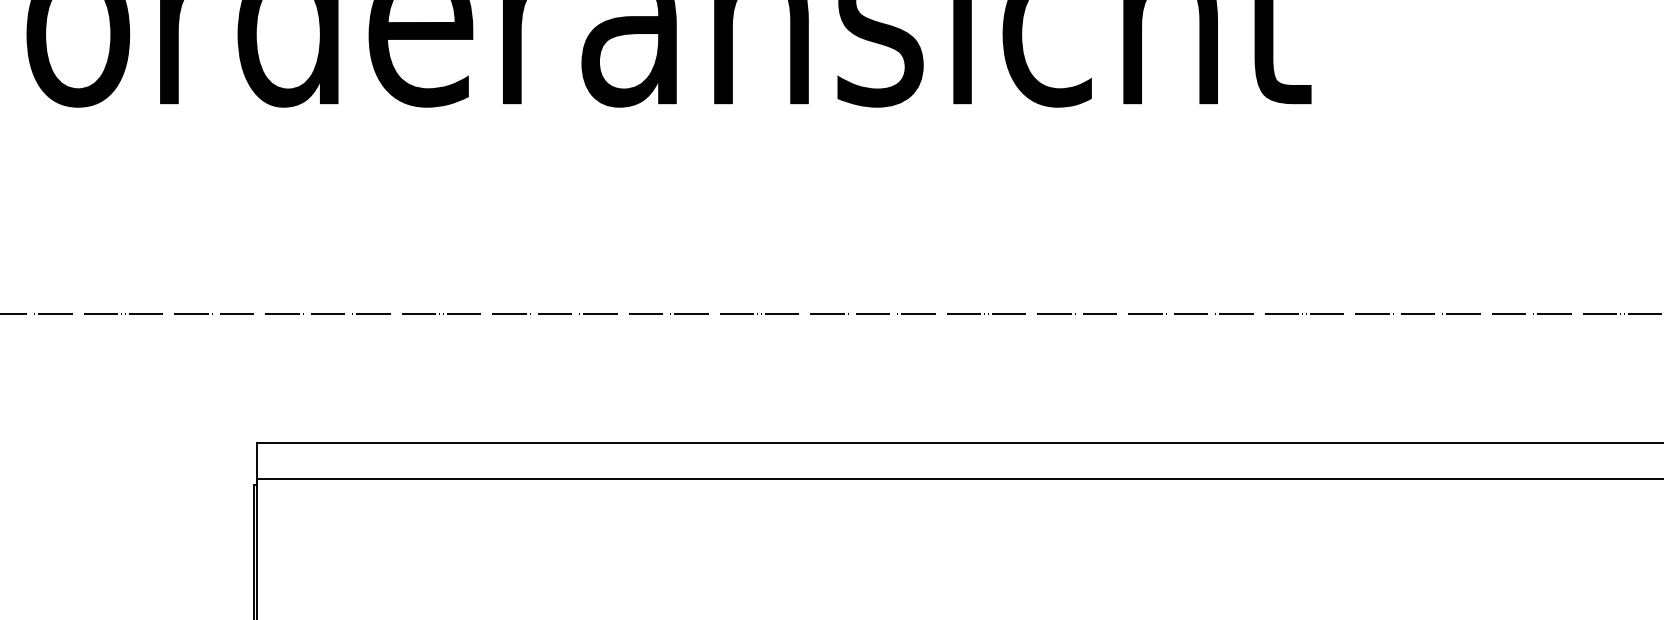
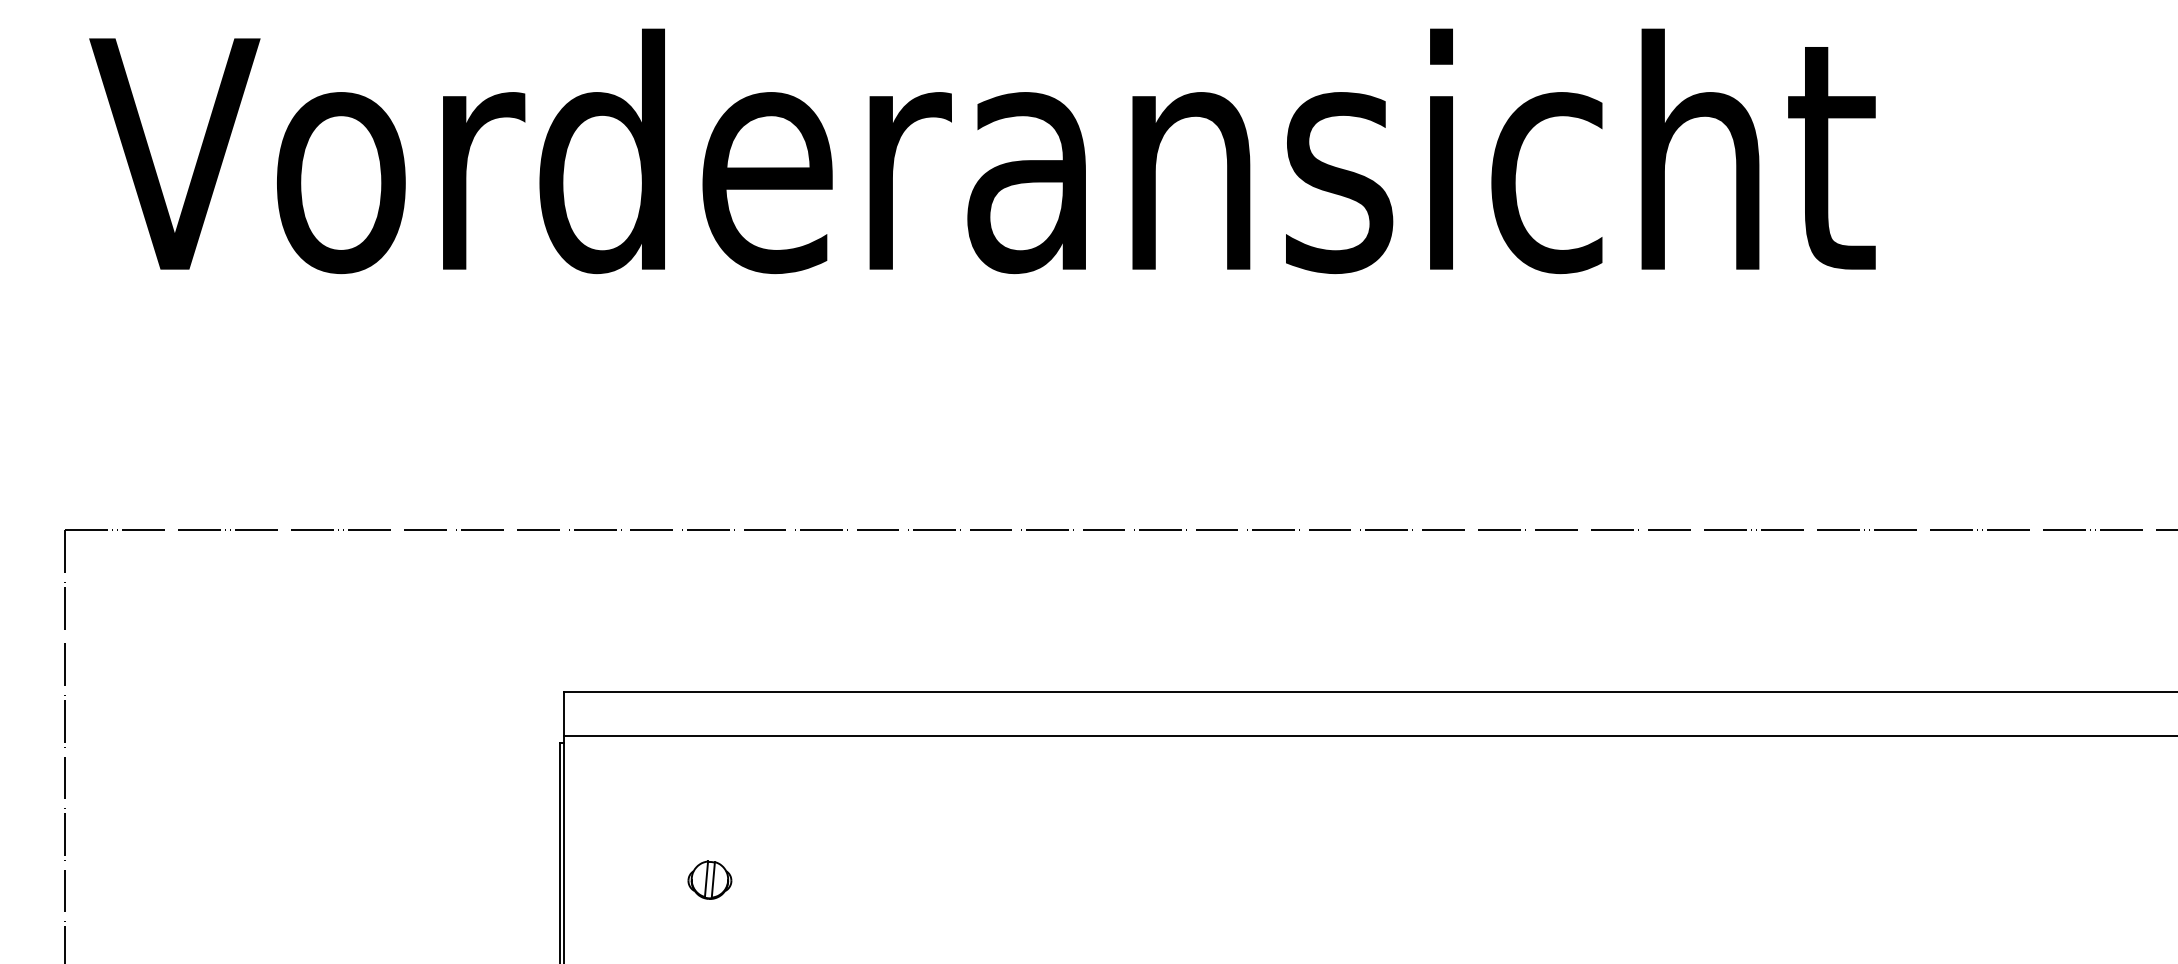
part: (374, 594) -> (709, 879), added

